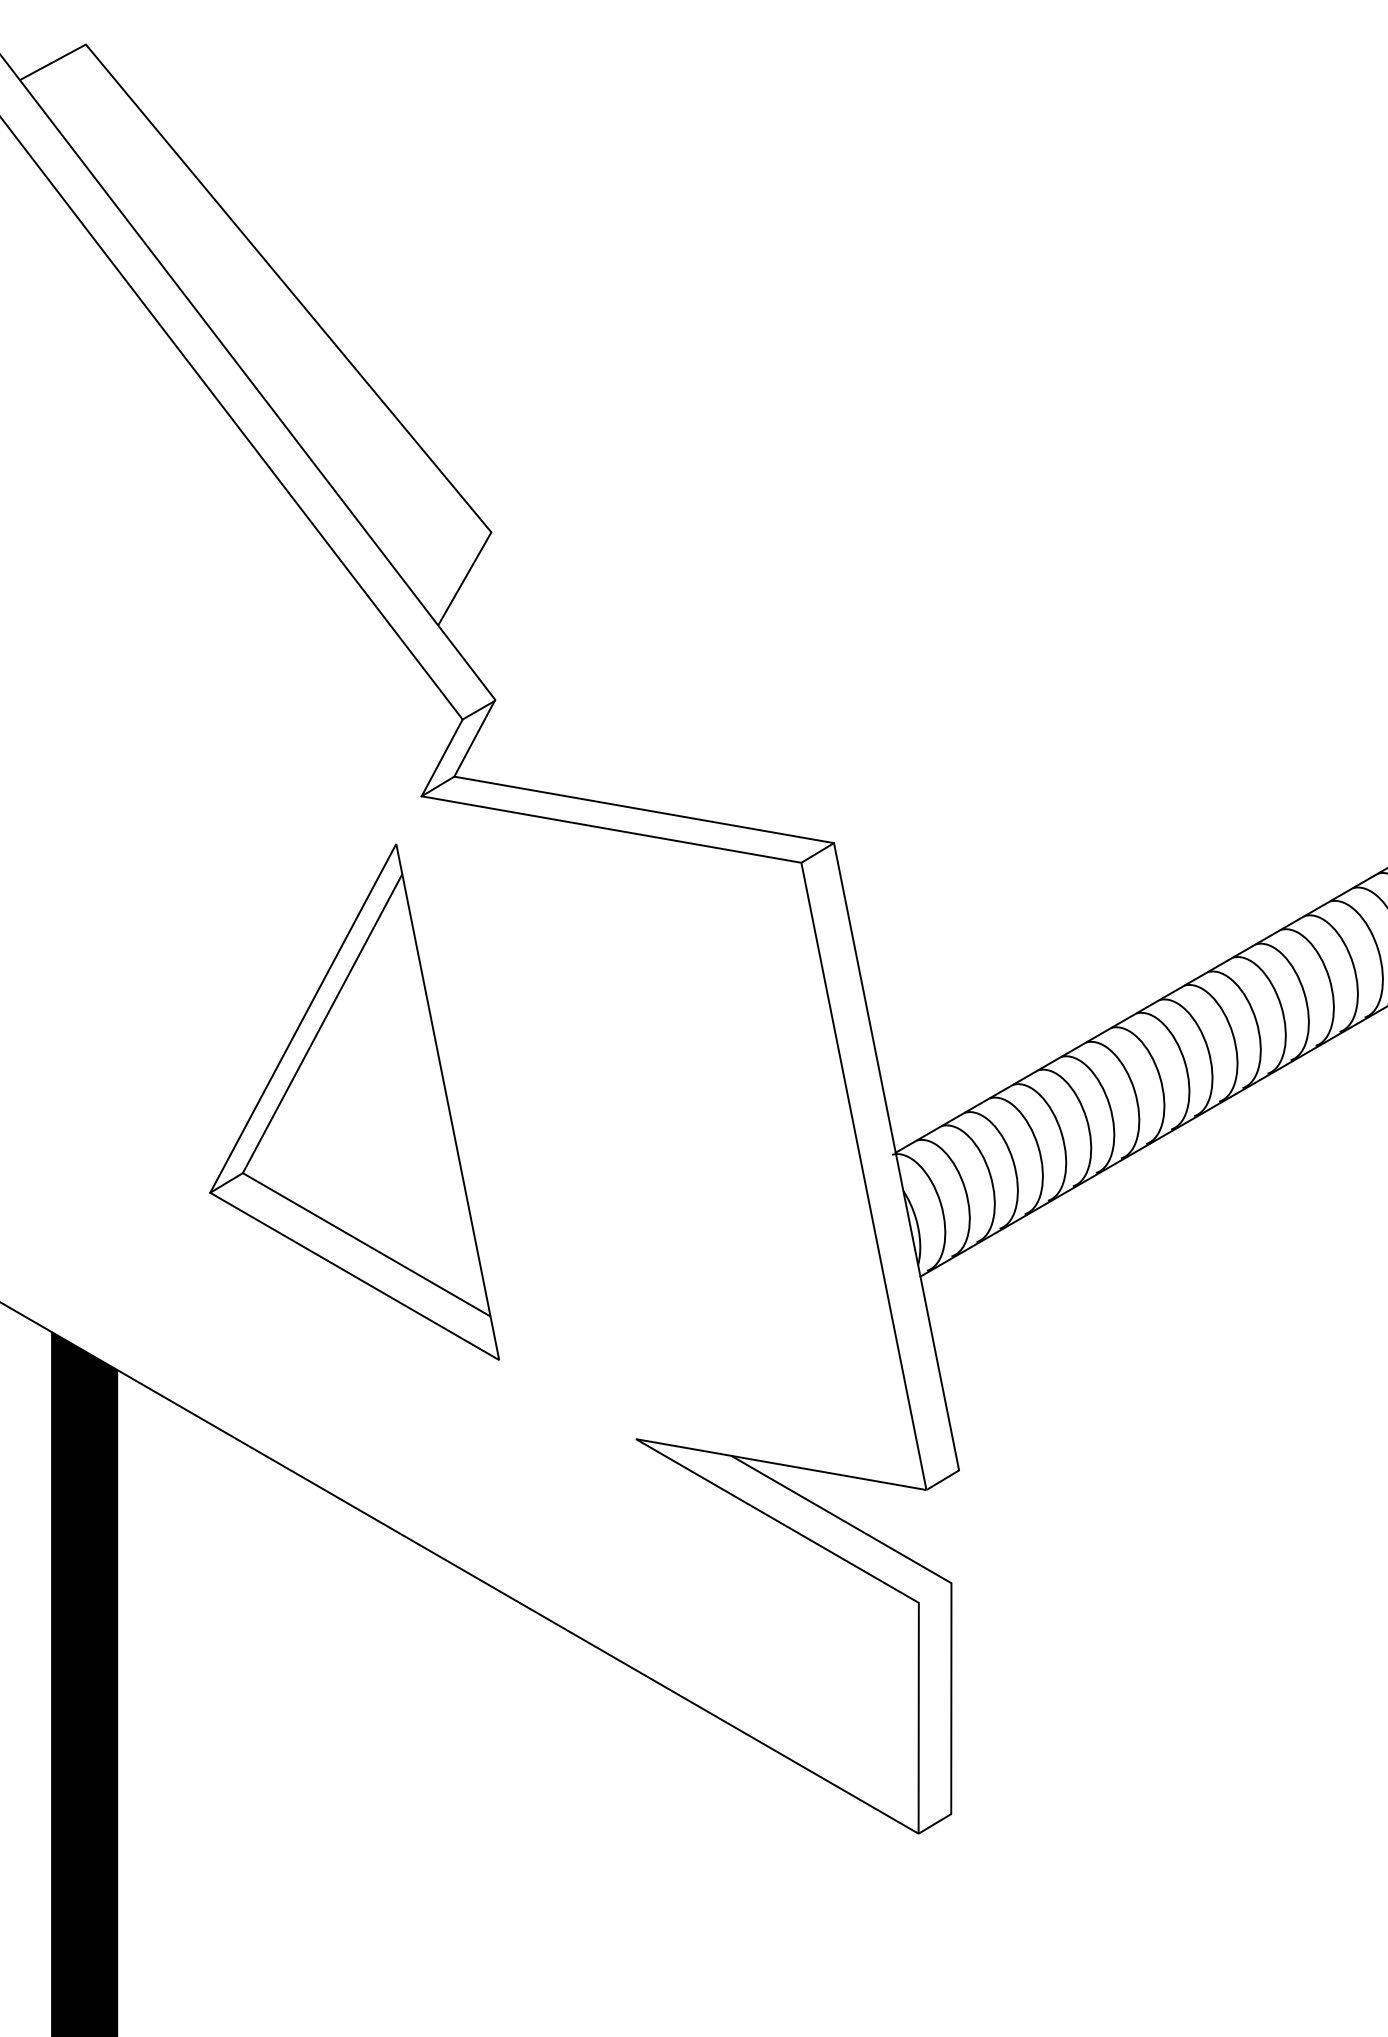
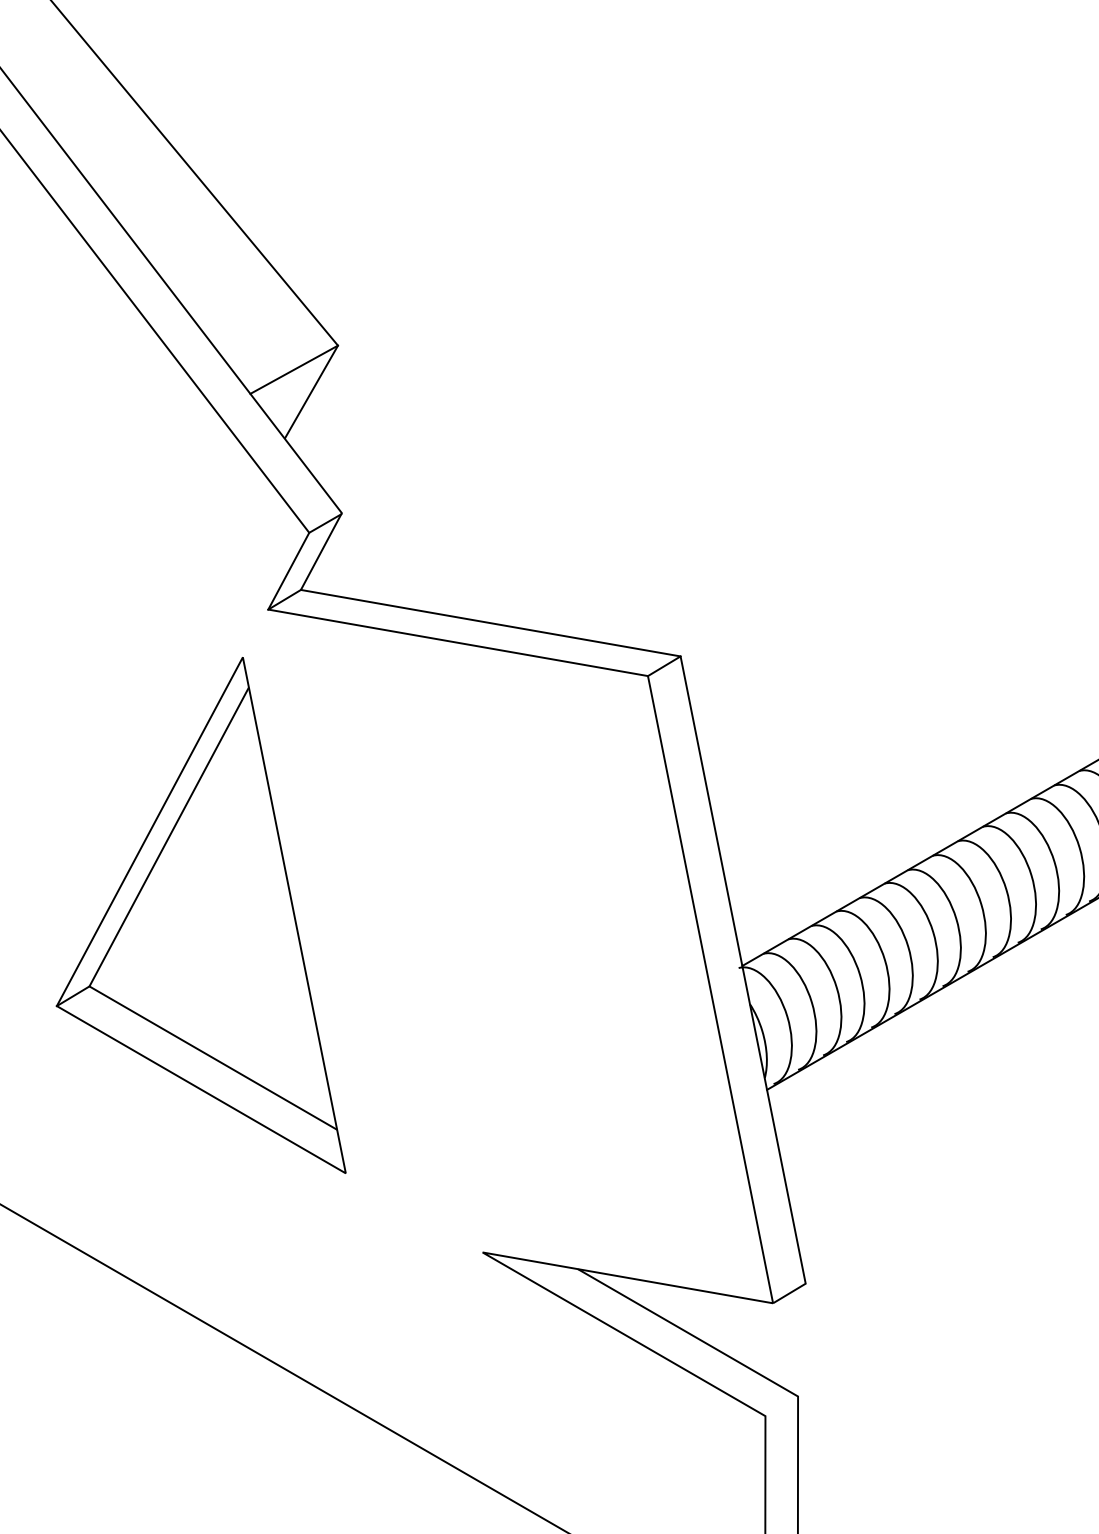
line: (447, 556) -> (294, 369), added

